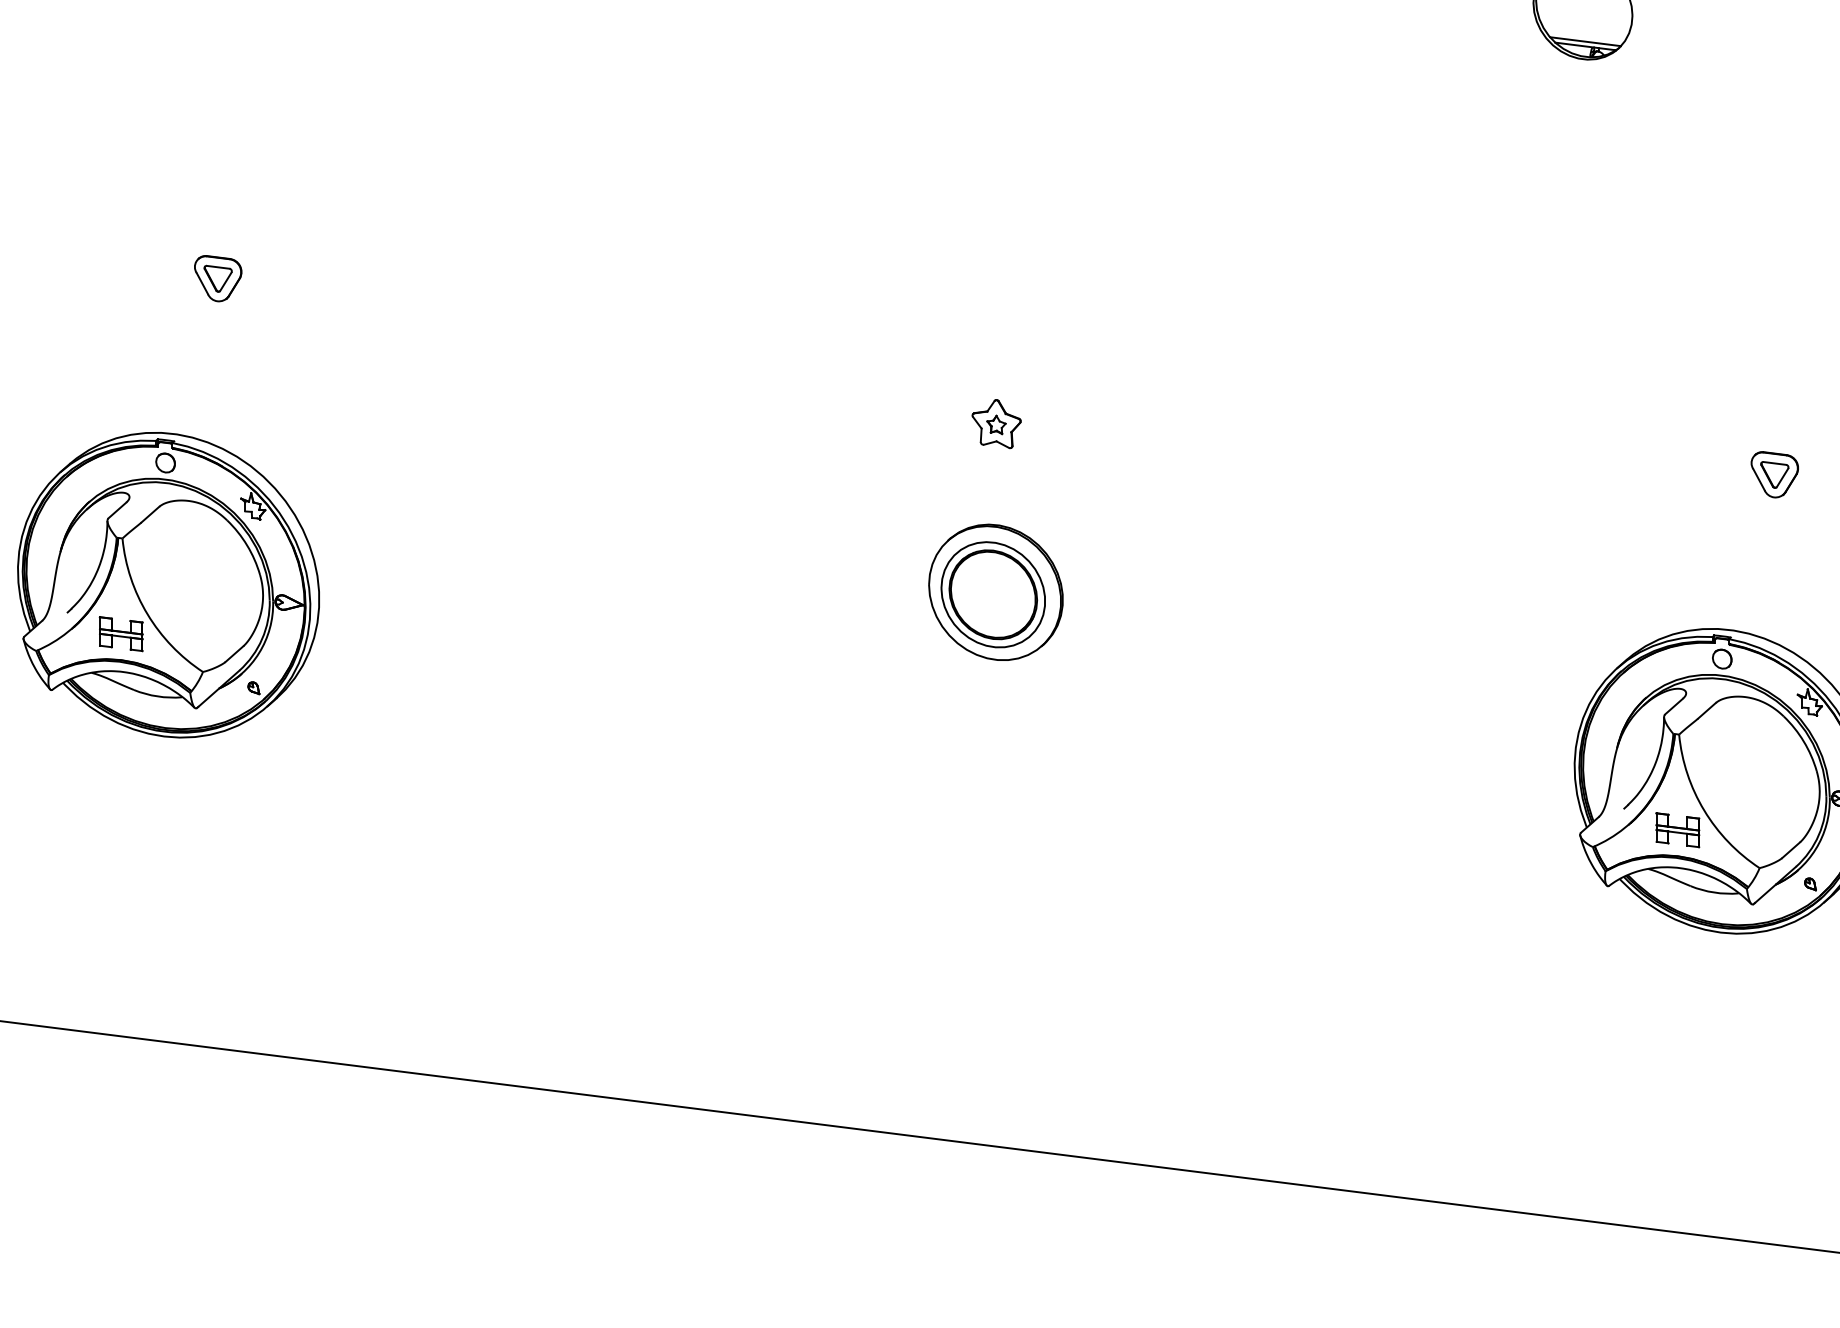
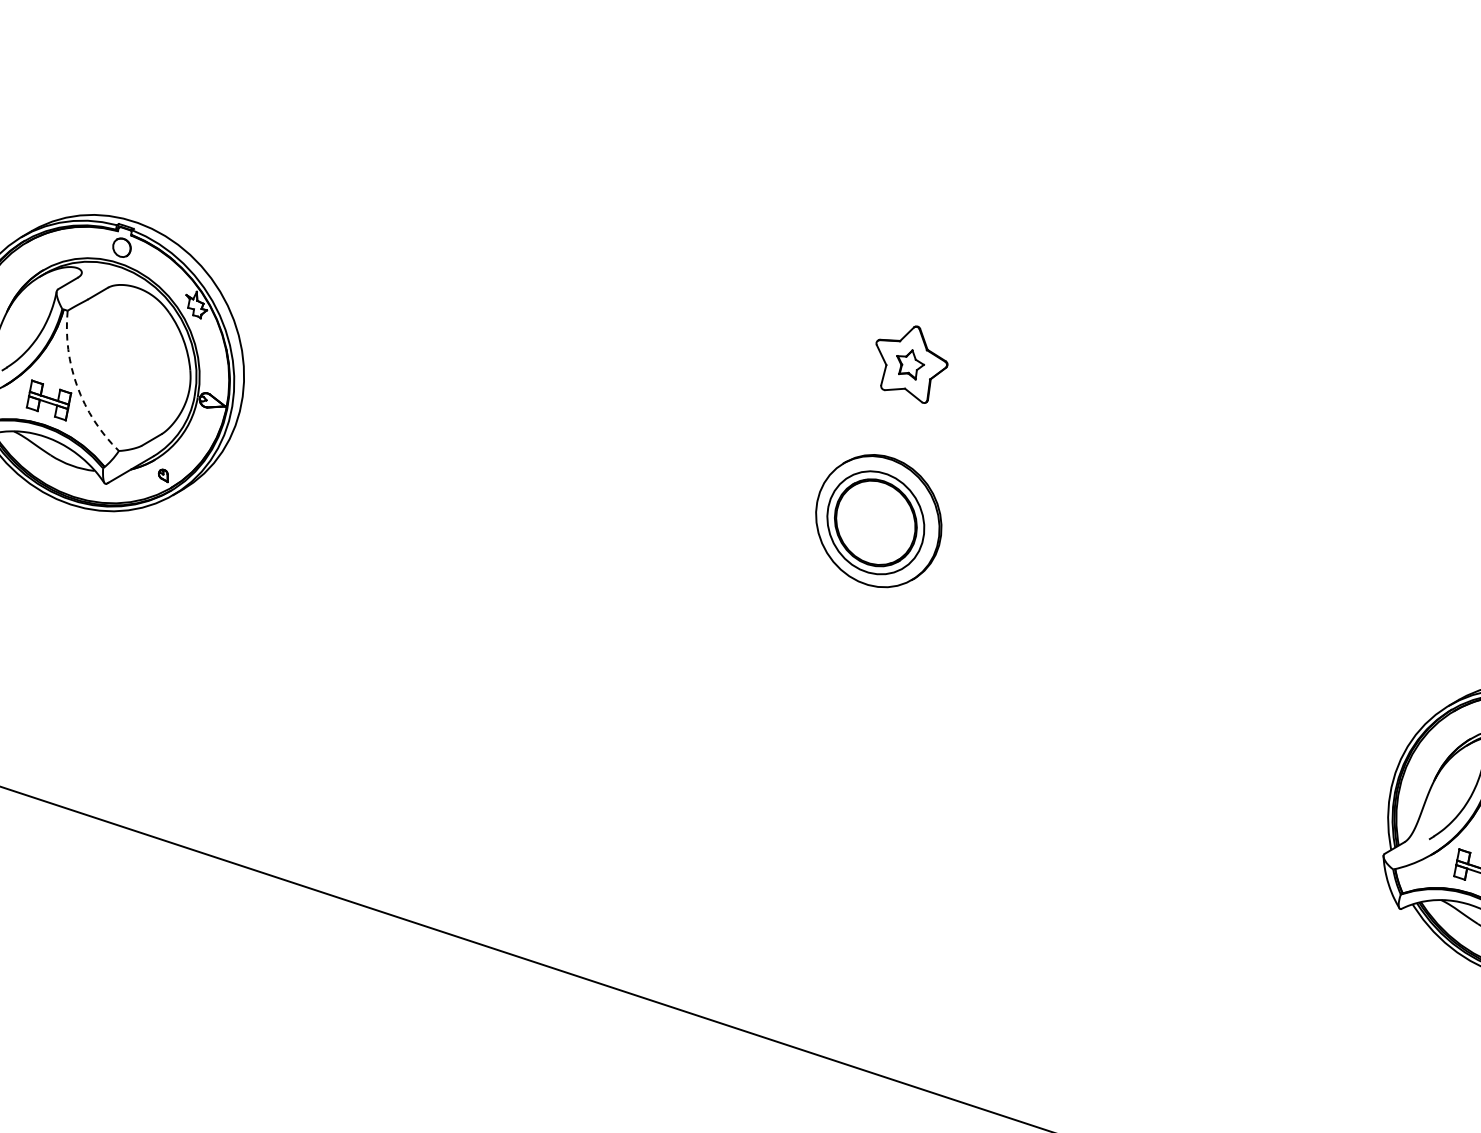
part: (218, 278) -> (205, 83), removed
part: (996, 424) -> (909, 363), size x1.6
arc: (147, 614) -> (77, 386), solid -> dashed

